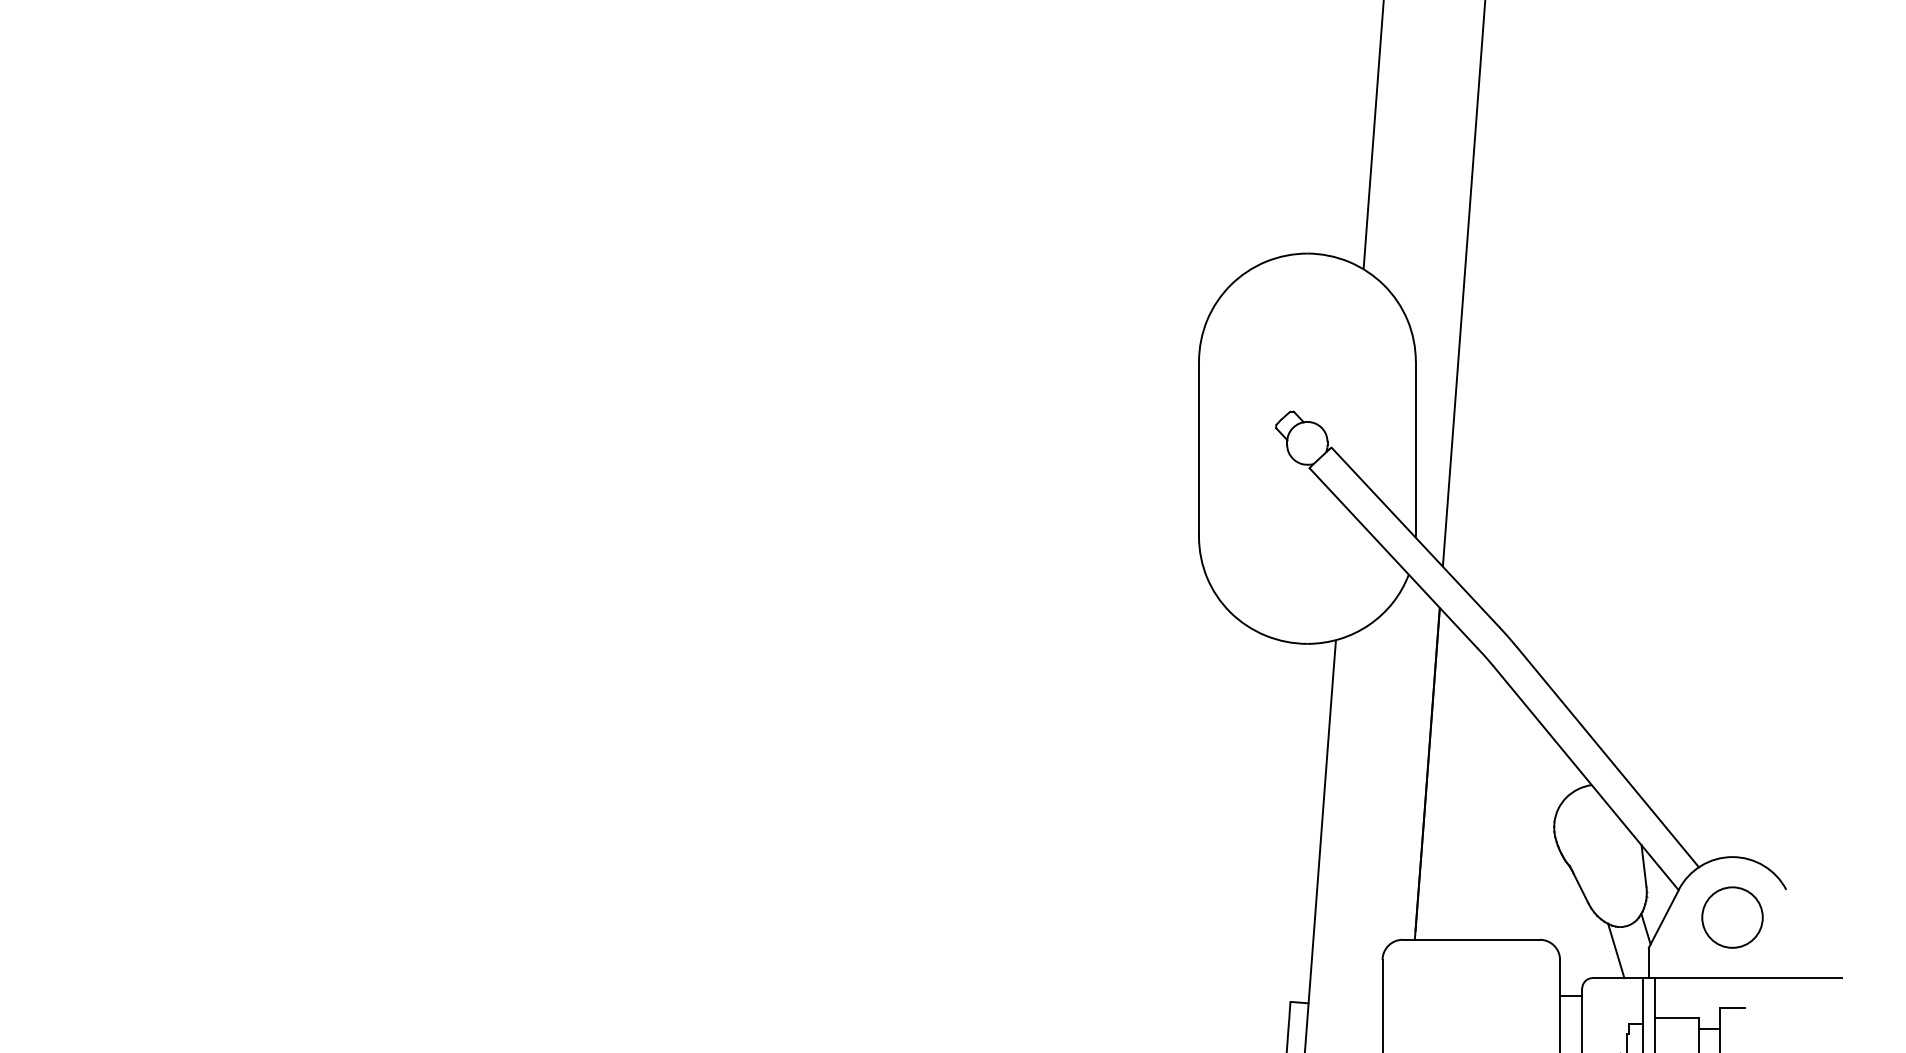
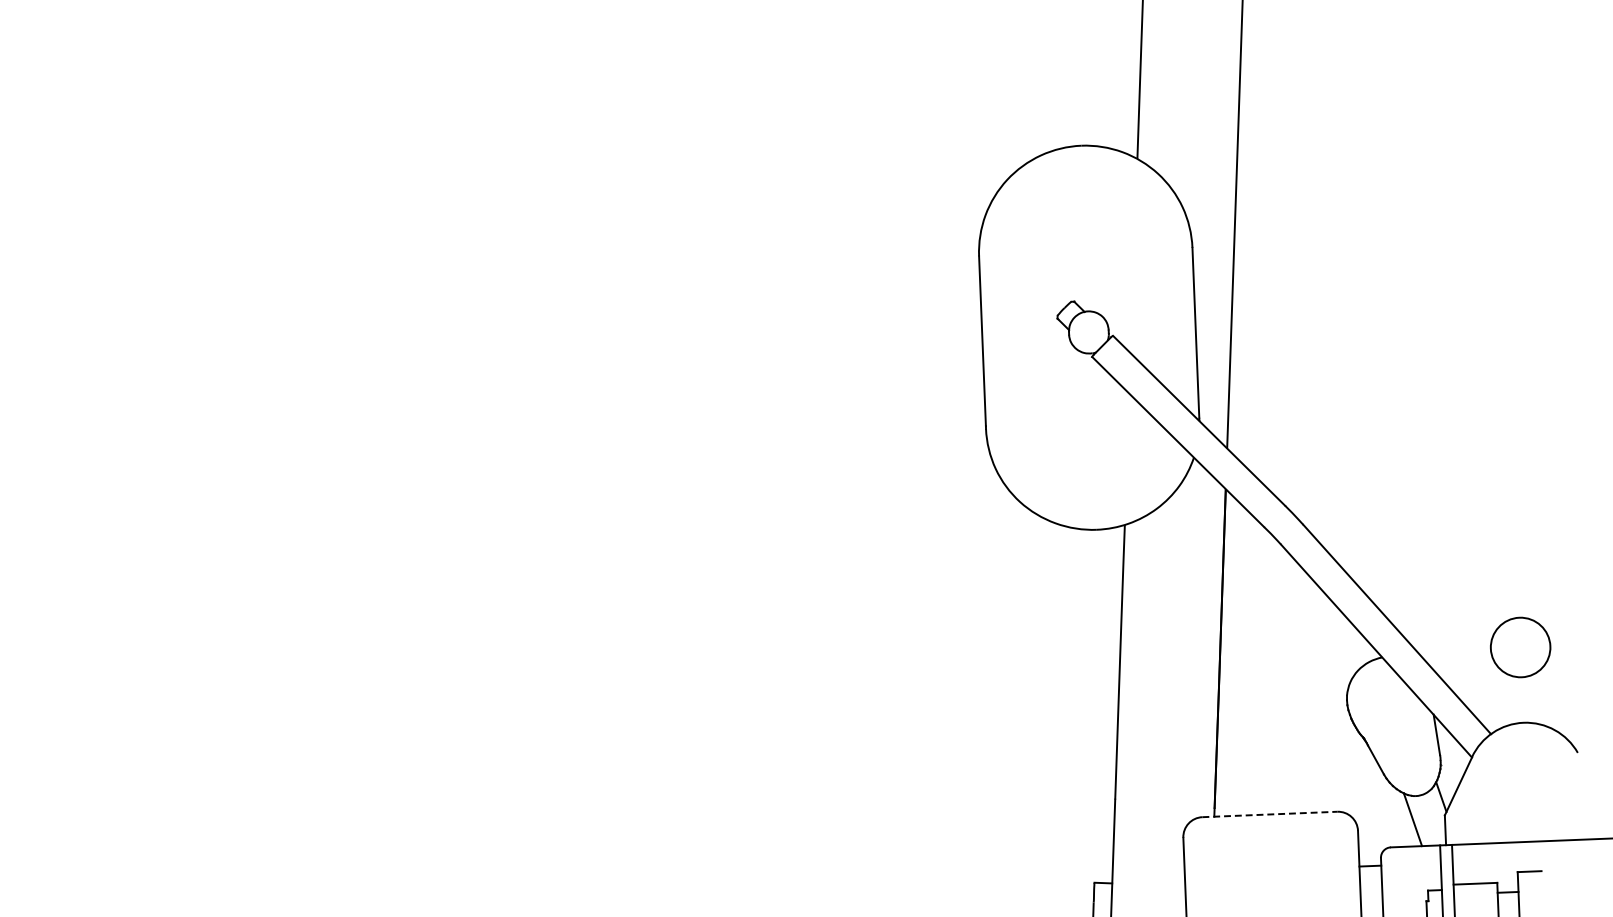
circle: (1732, 917) -> (1520, 647), moved
line: (1471, 939) -> (1270, 814), solid -> dashed

